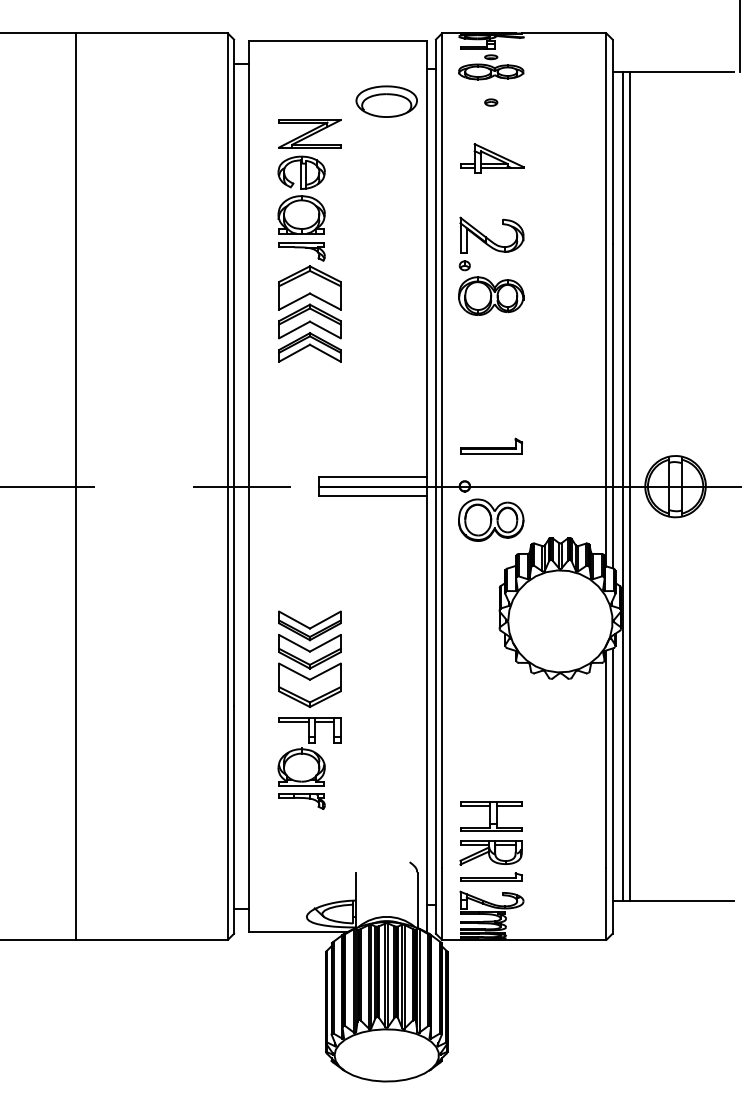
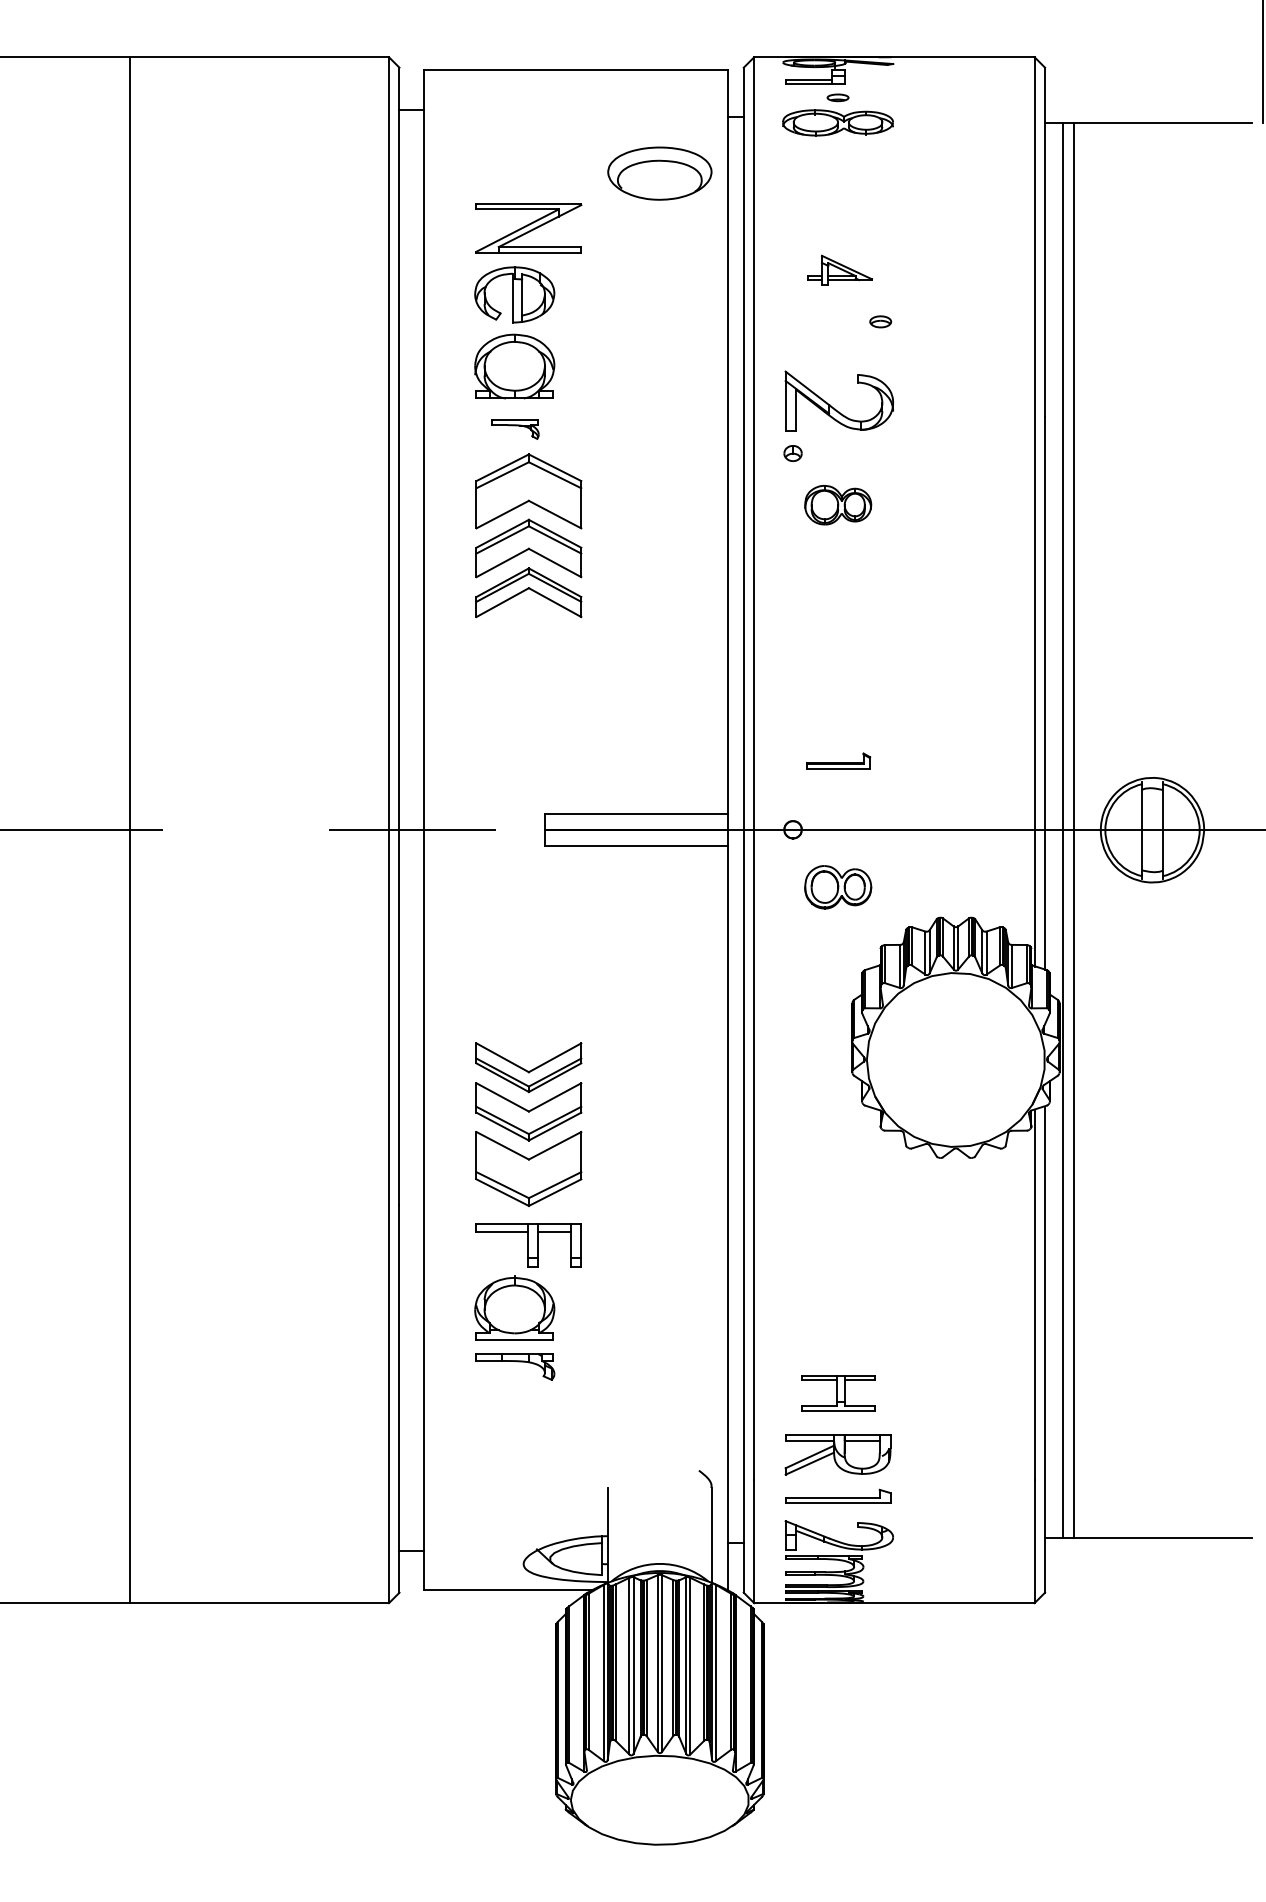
part: (491, 102) -> (881, 321), moved
part: (492, 158) -> (840, 270), size x0.6
part: (301, 251) -> (514, 429), size x0.6
part: (491, 295) -> (838, 504), size x0.6
part: (491, 445) -> (838, 759), size x0.6
part: (491, 519) -> (838, 886), size x0.6
part: (491, 816) -> (838, 1392), size x0.7

